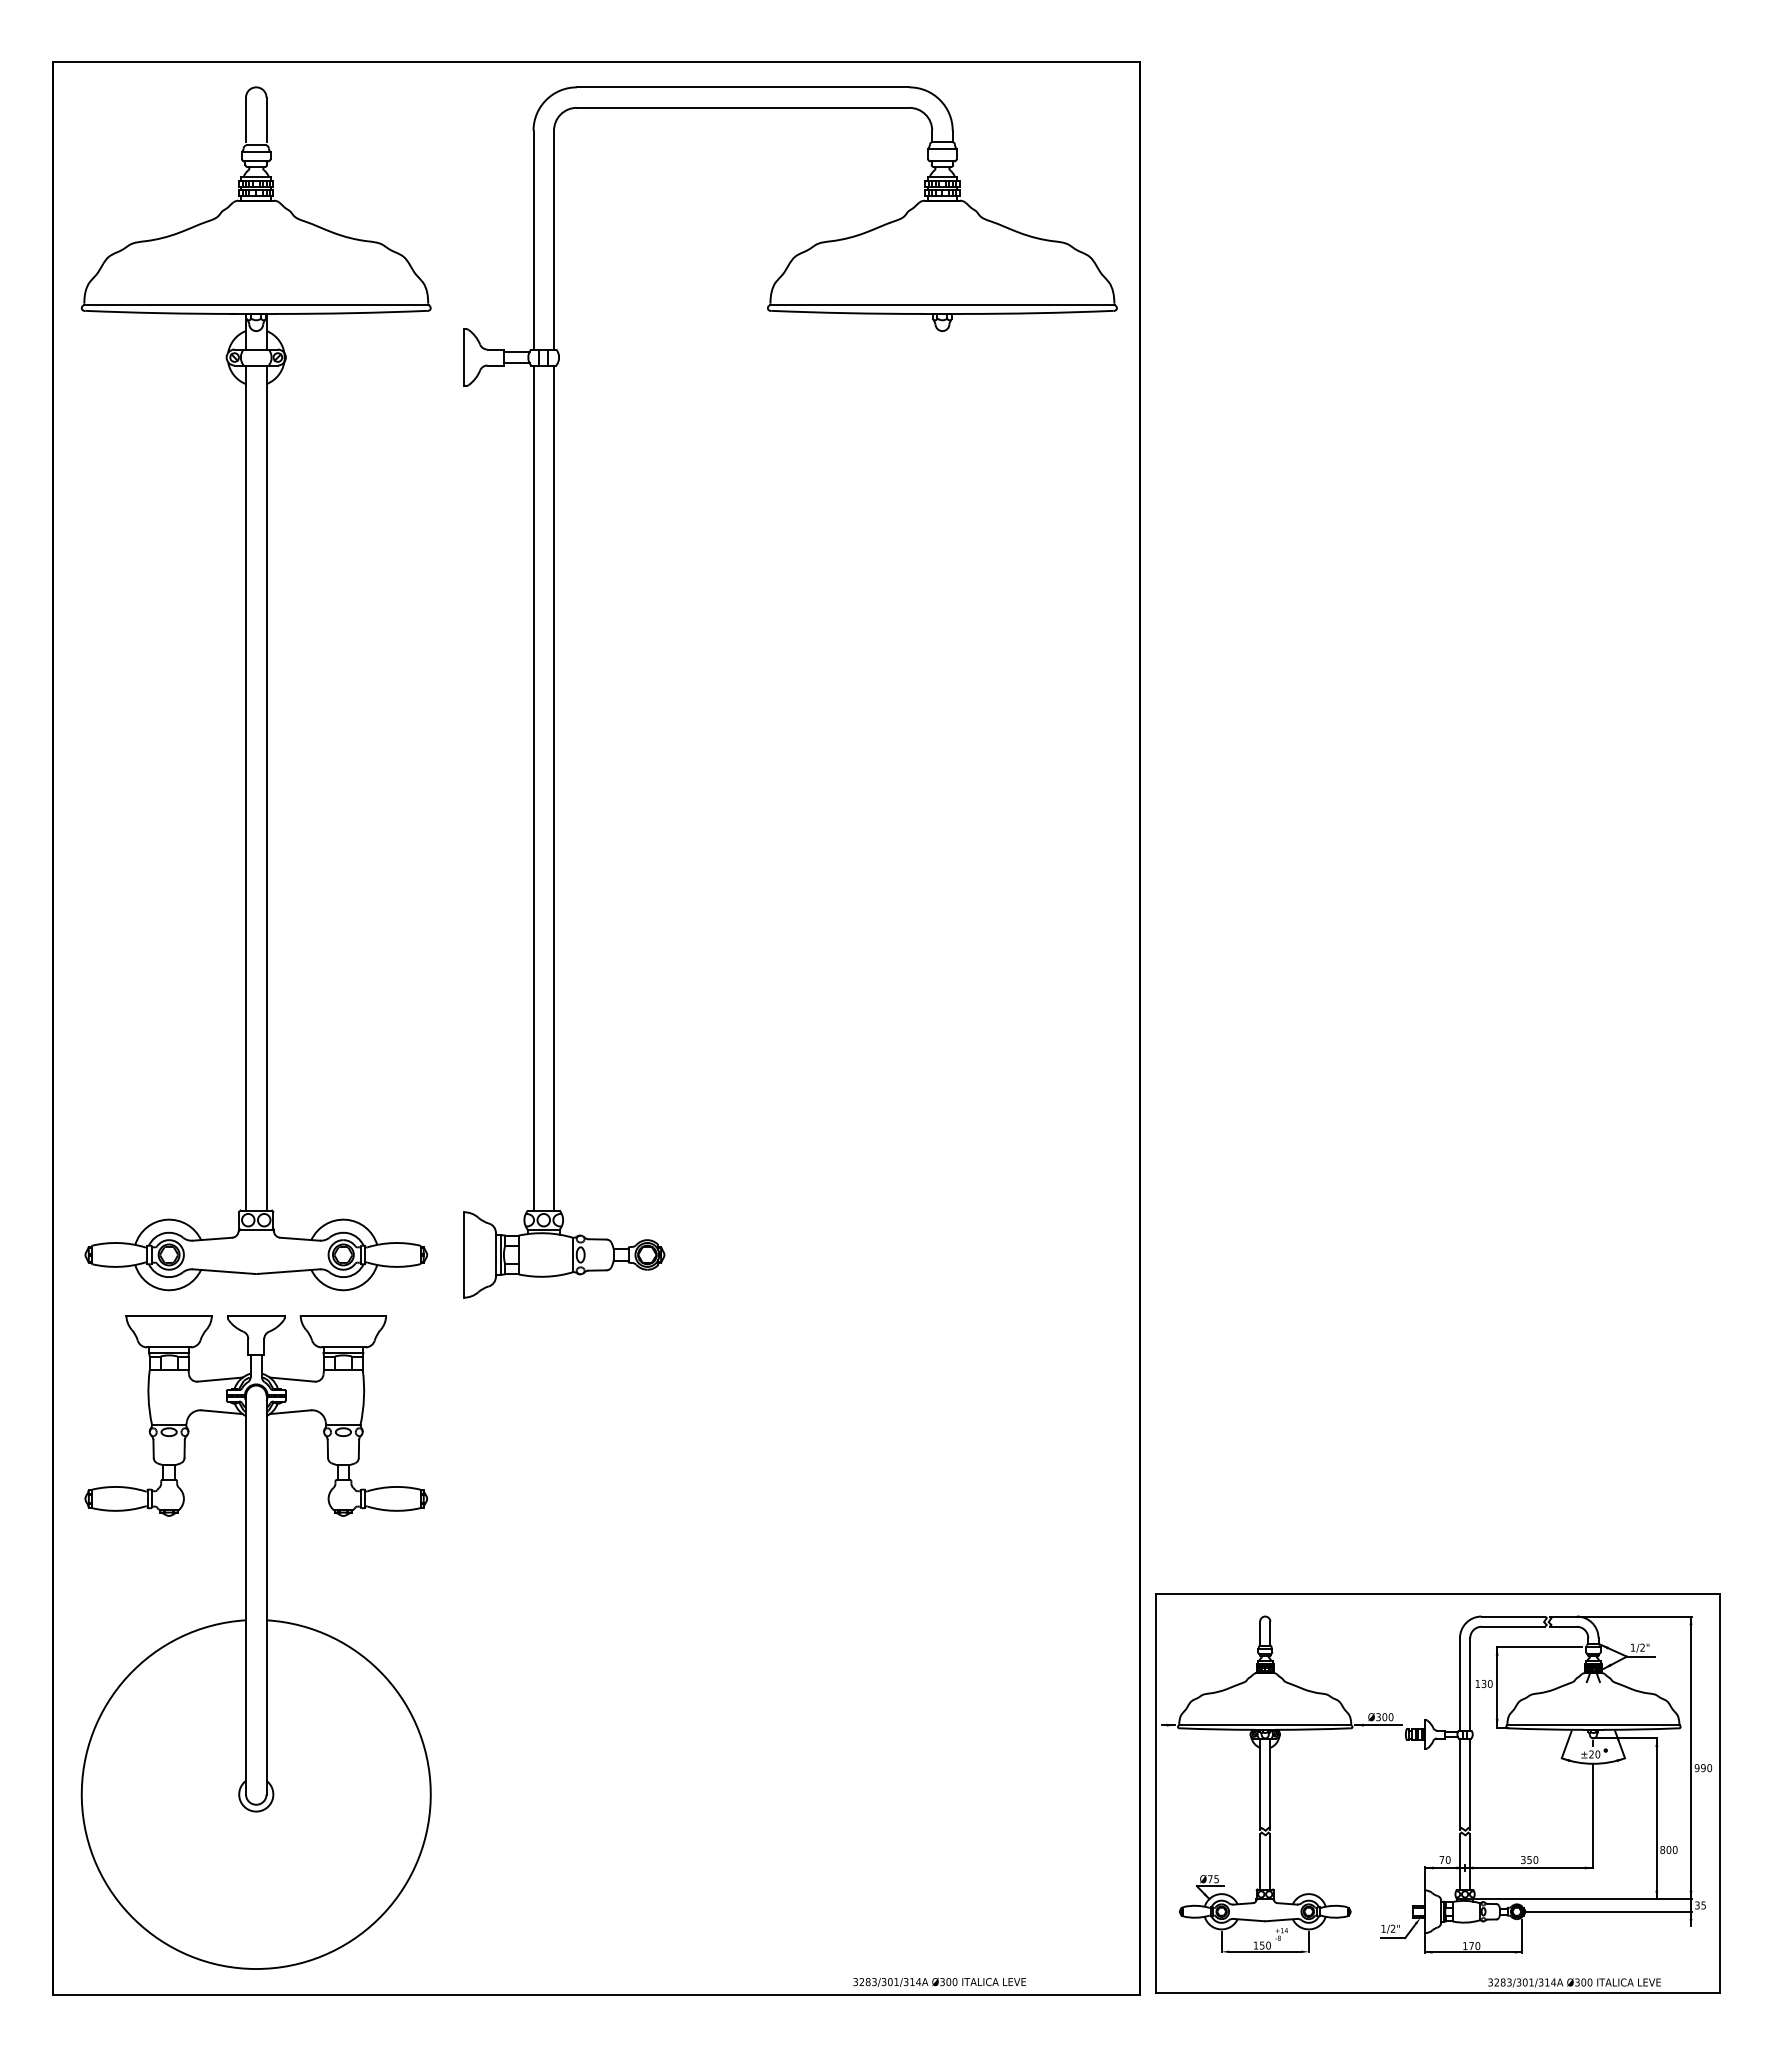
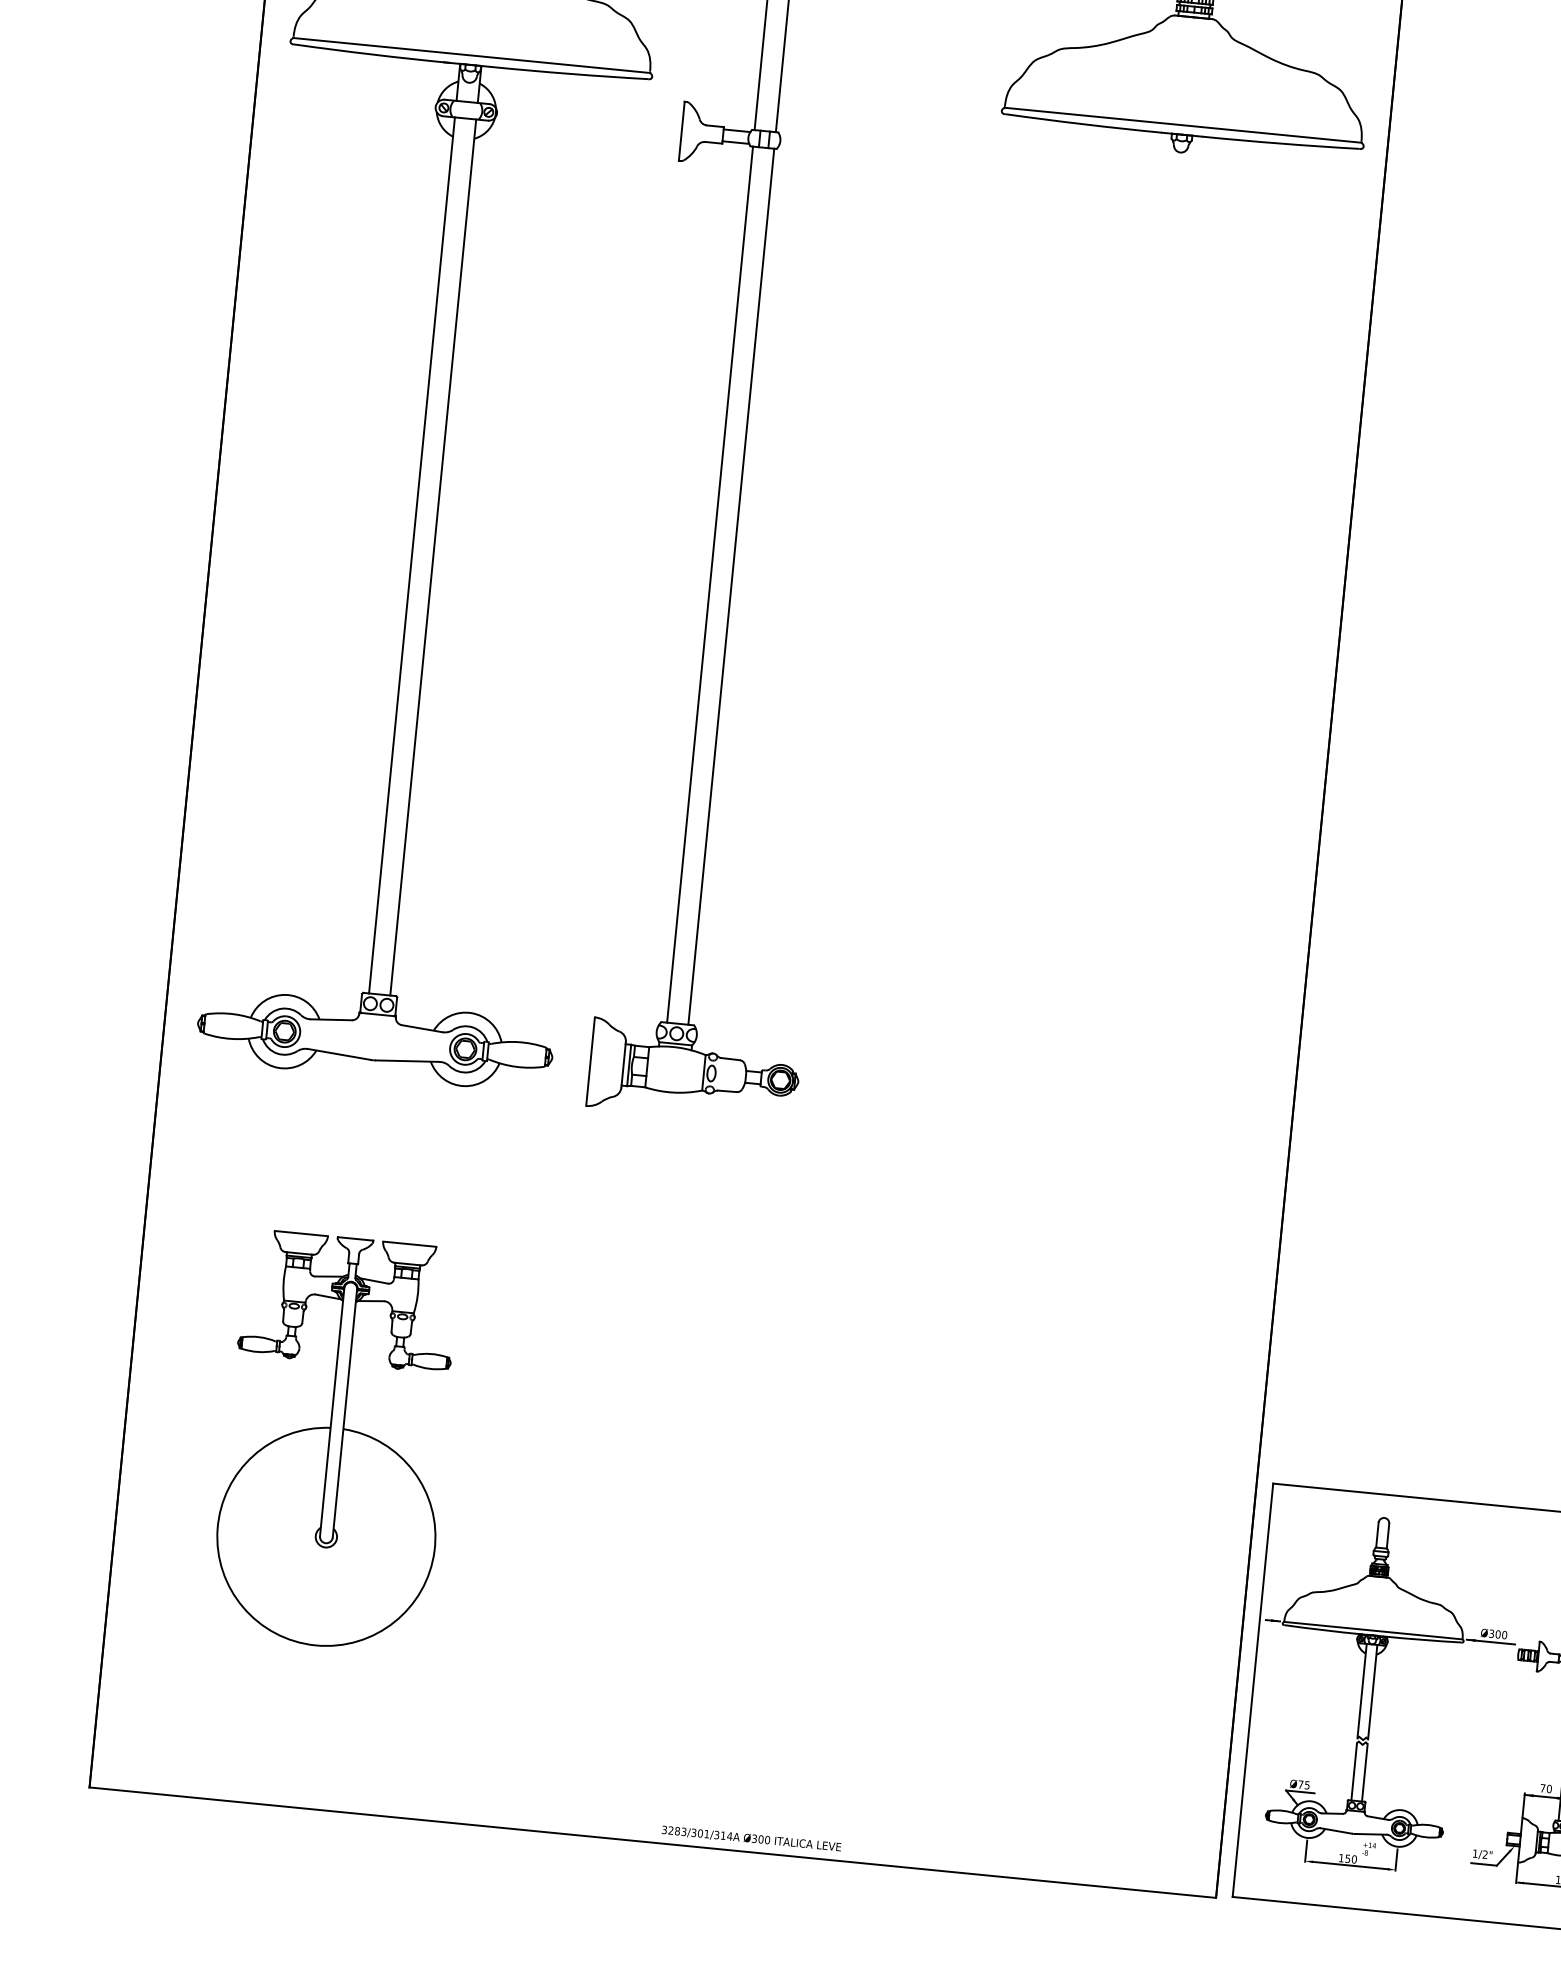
part: (255, 1642) -> (334, 1442), size x0.6
text: (939, 1982) -> (751, 1838), moved

